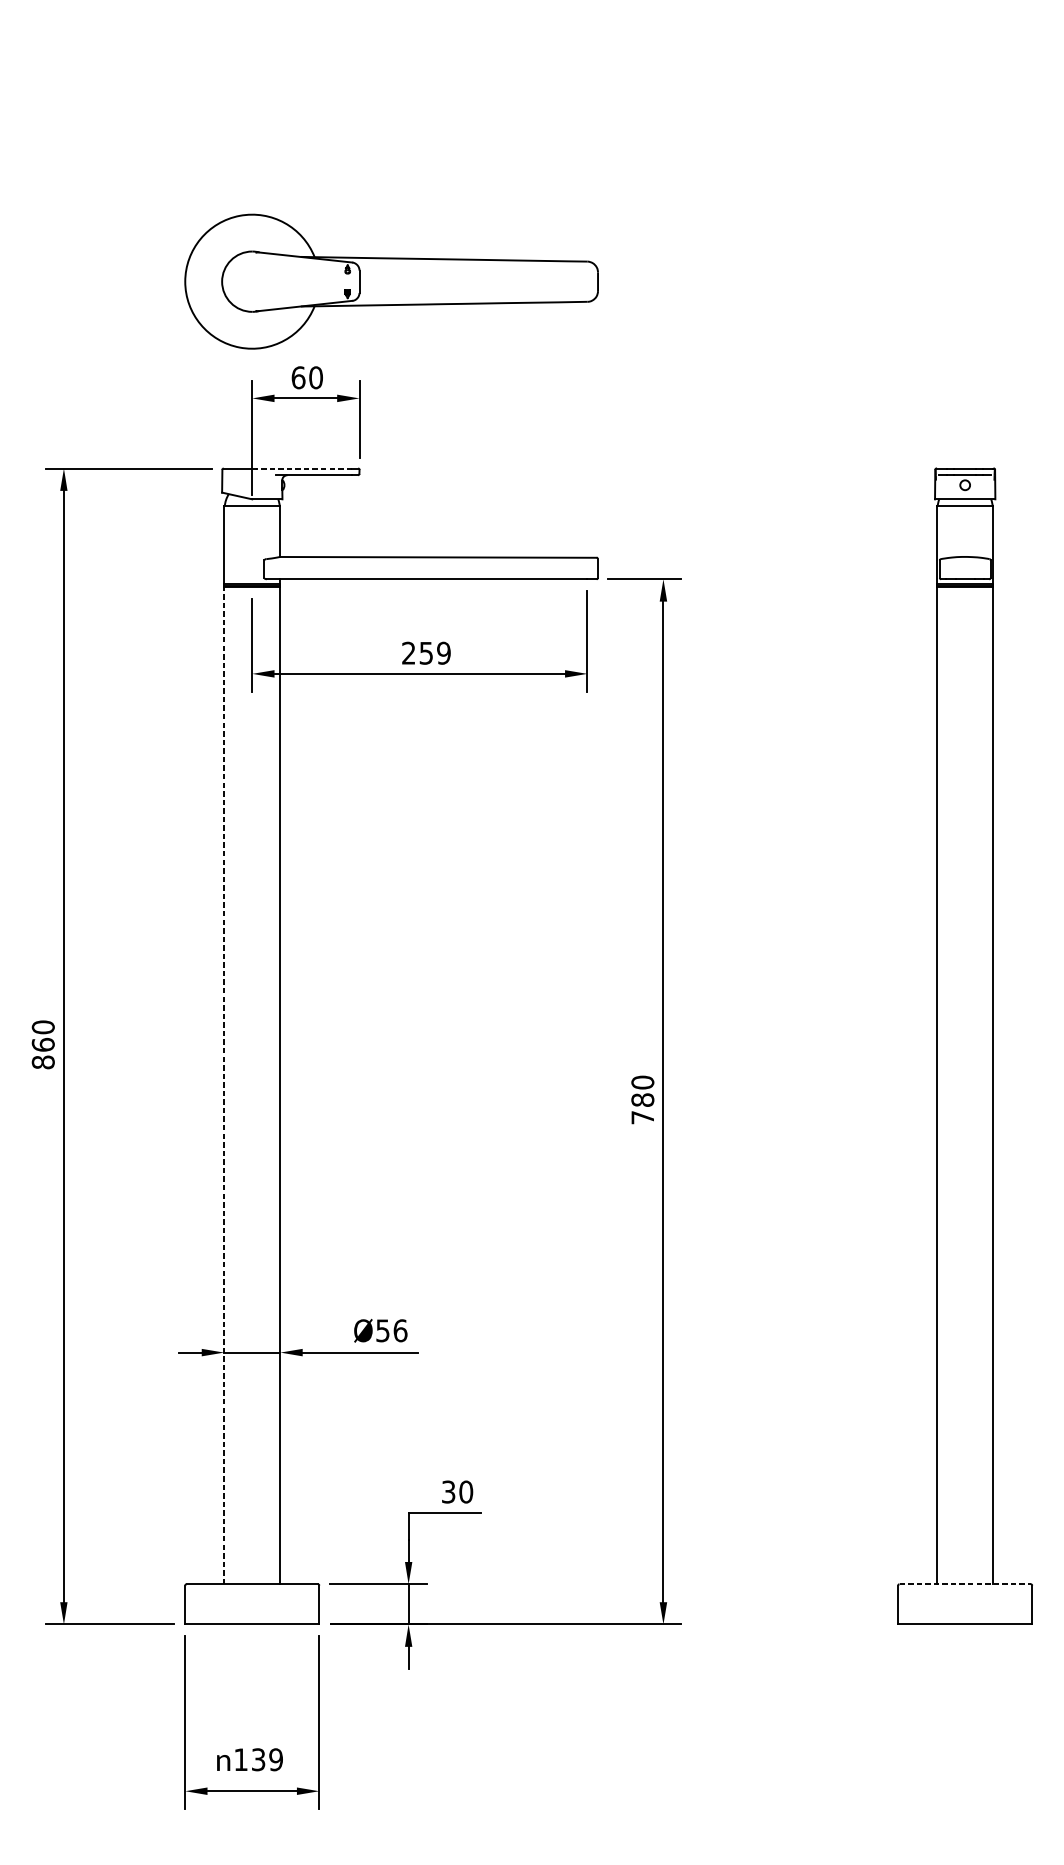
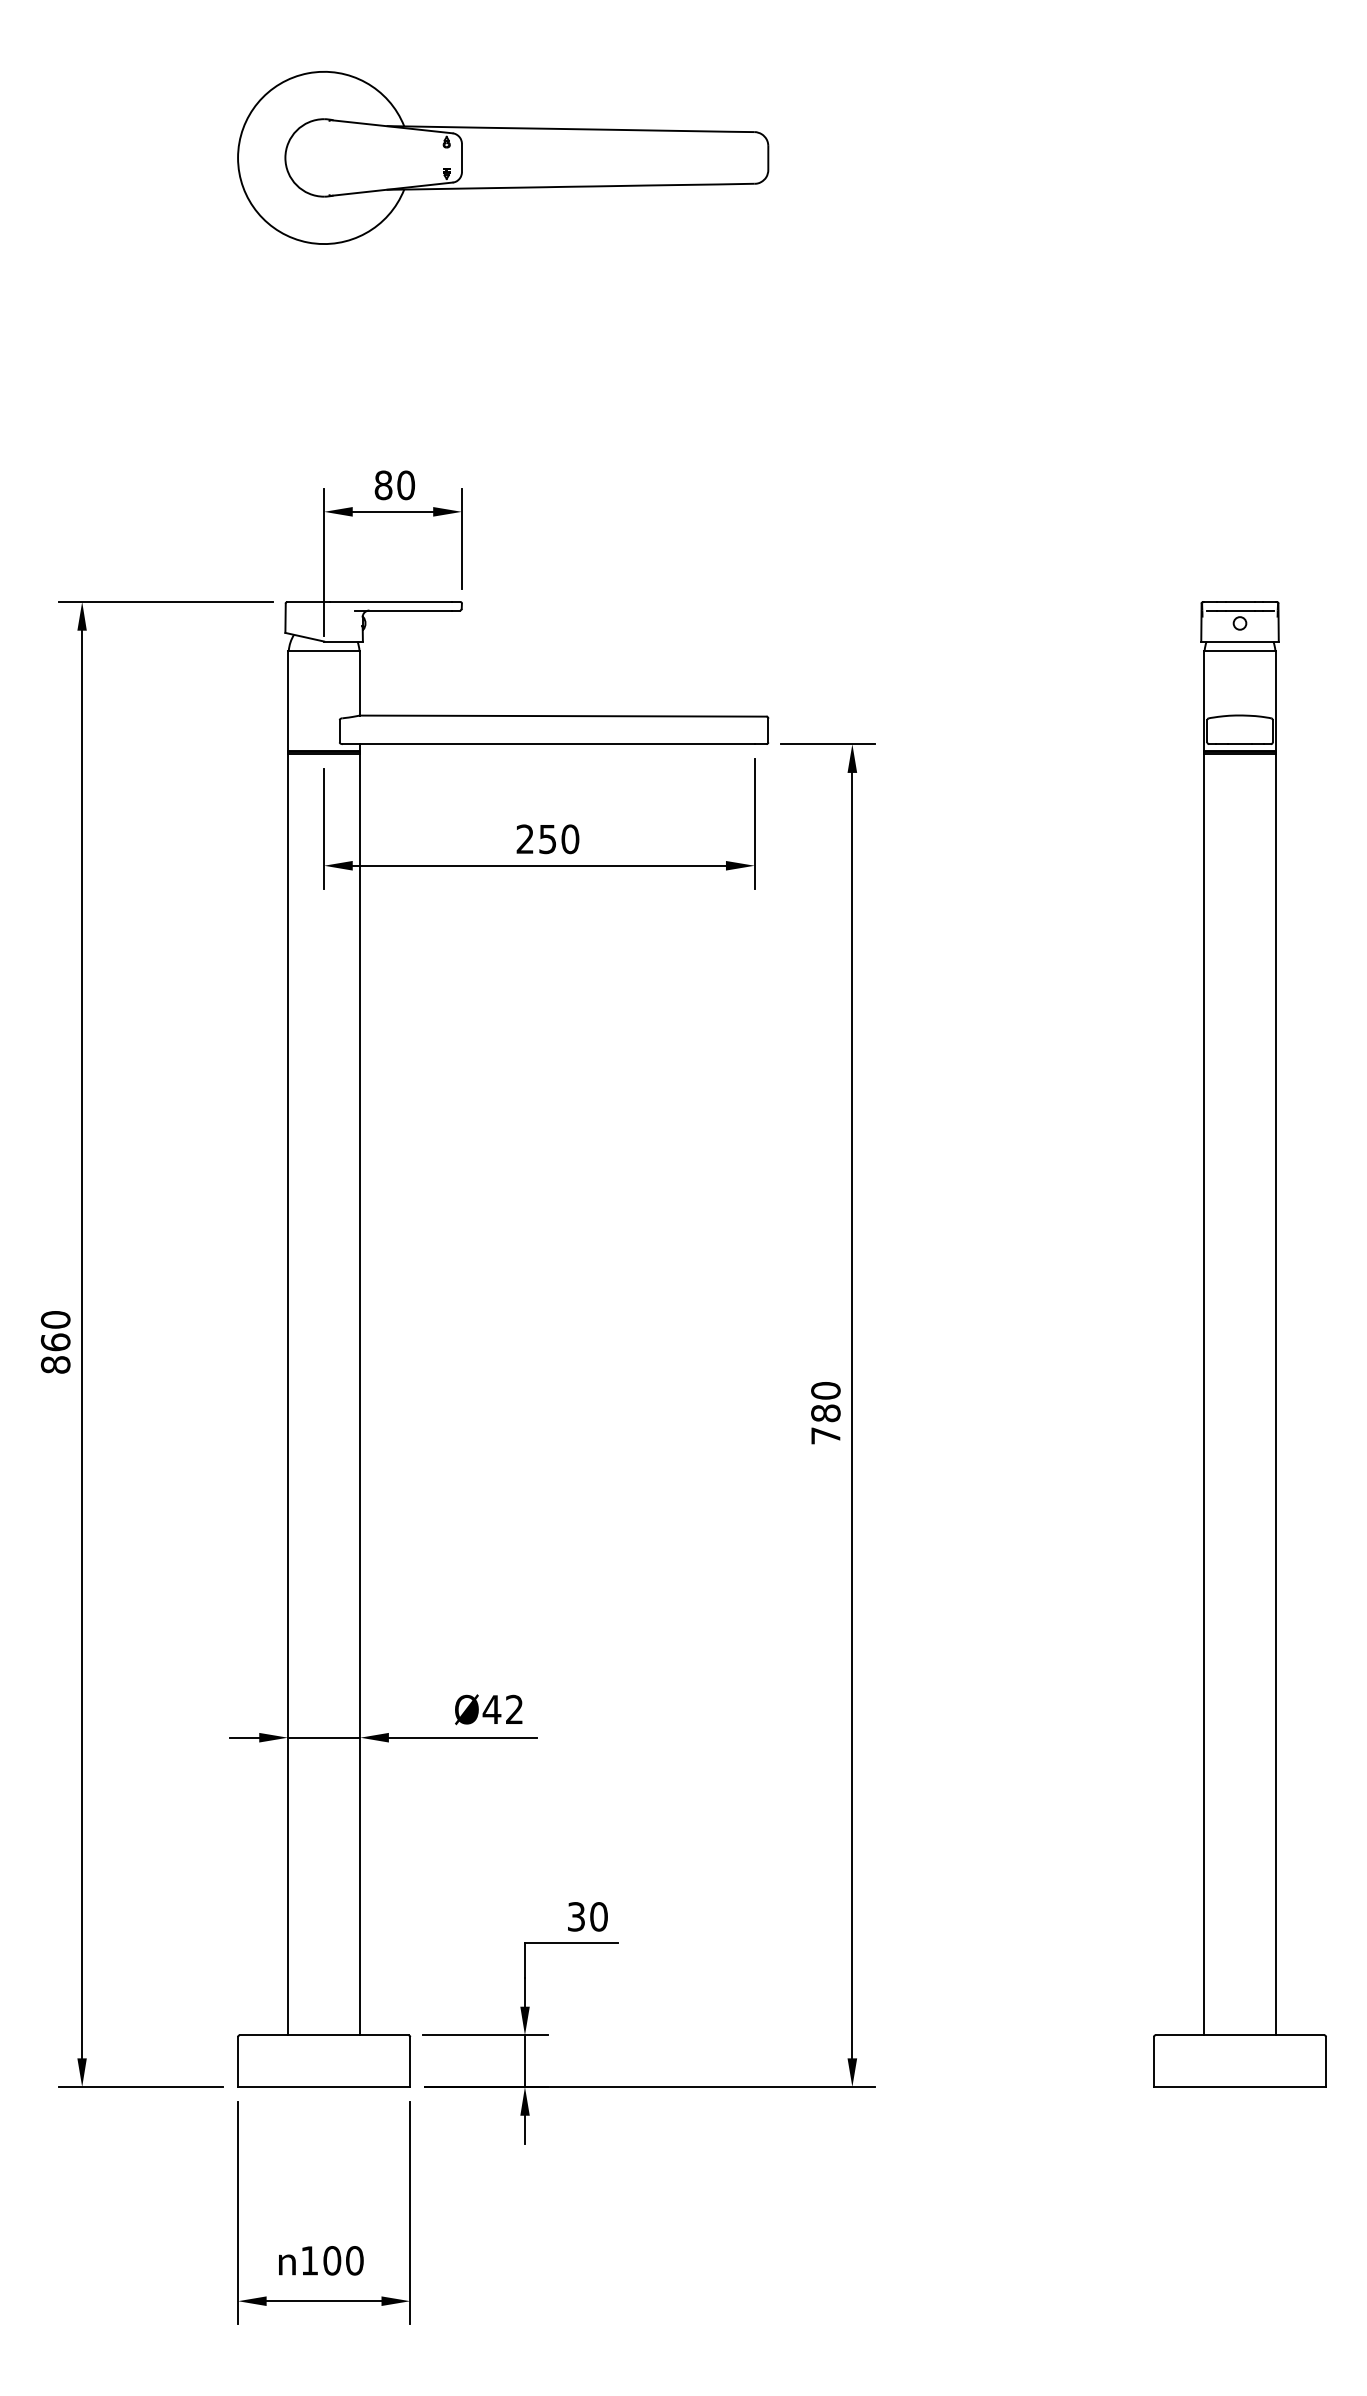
part: (391, 281) -> (503, 157), moved
text: (298, 377) -> (383, 485), 60 -> 80
line: (303, 468) -> (390, 601), dashed -> solid
text: (444, 653) -> (570, 839), 259 -> 250
line: (224, 1085) -> (288, 1394), dashed -> solid
text: (391, 1330) -> (502, 1709), 56 -> 42
line: (965, 1584) -> (1240, 2035), dashed -> solid
text: (267, 1759) -> (343, 2260), 139 -> 100

